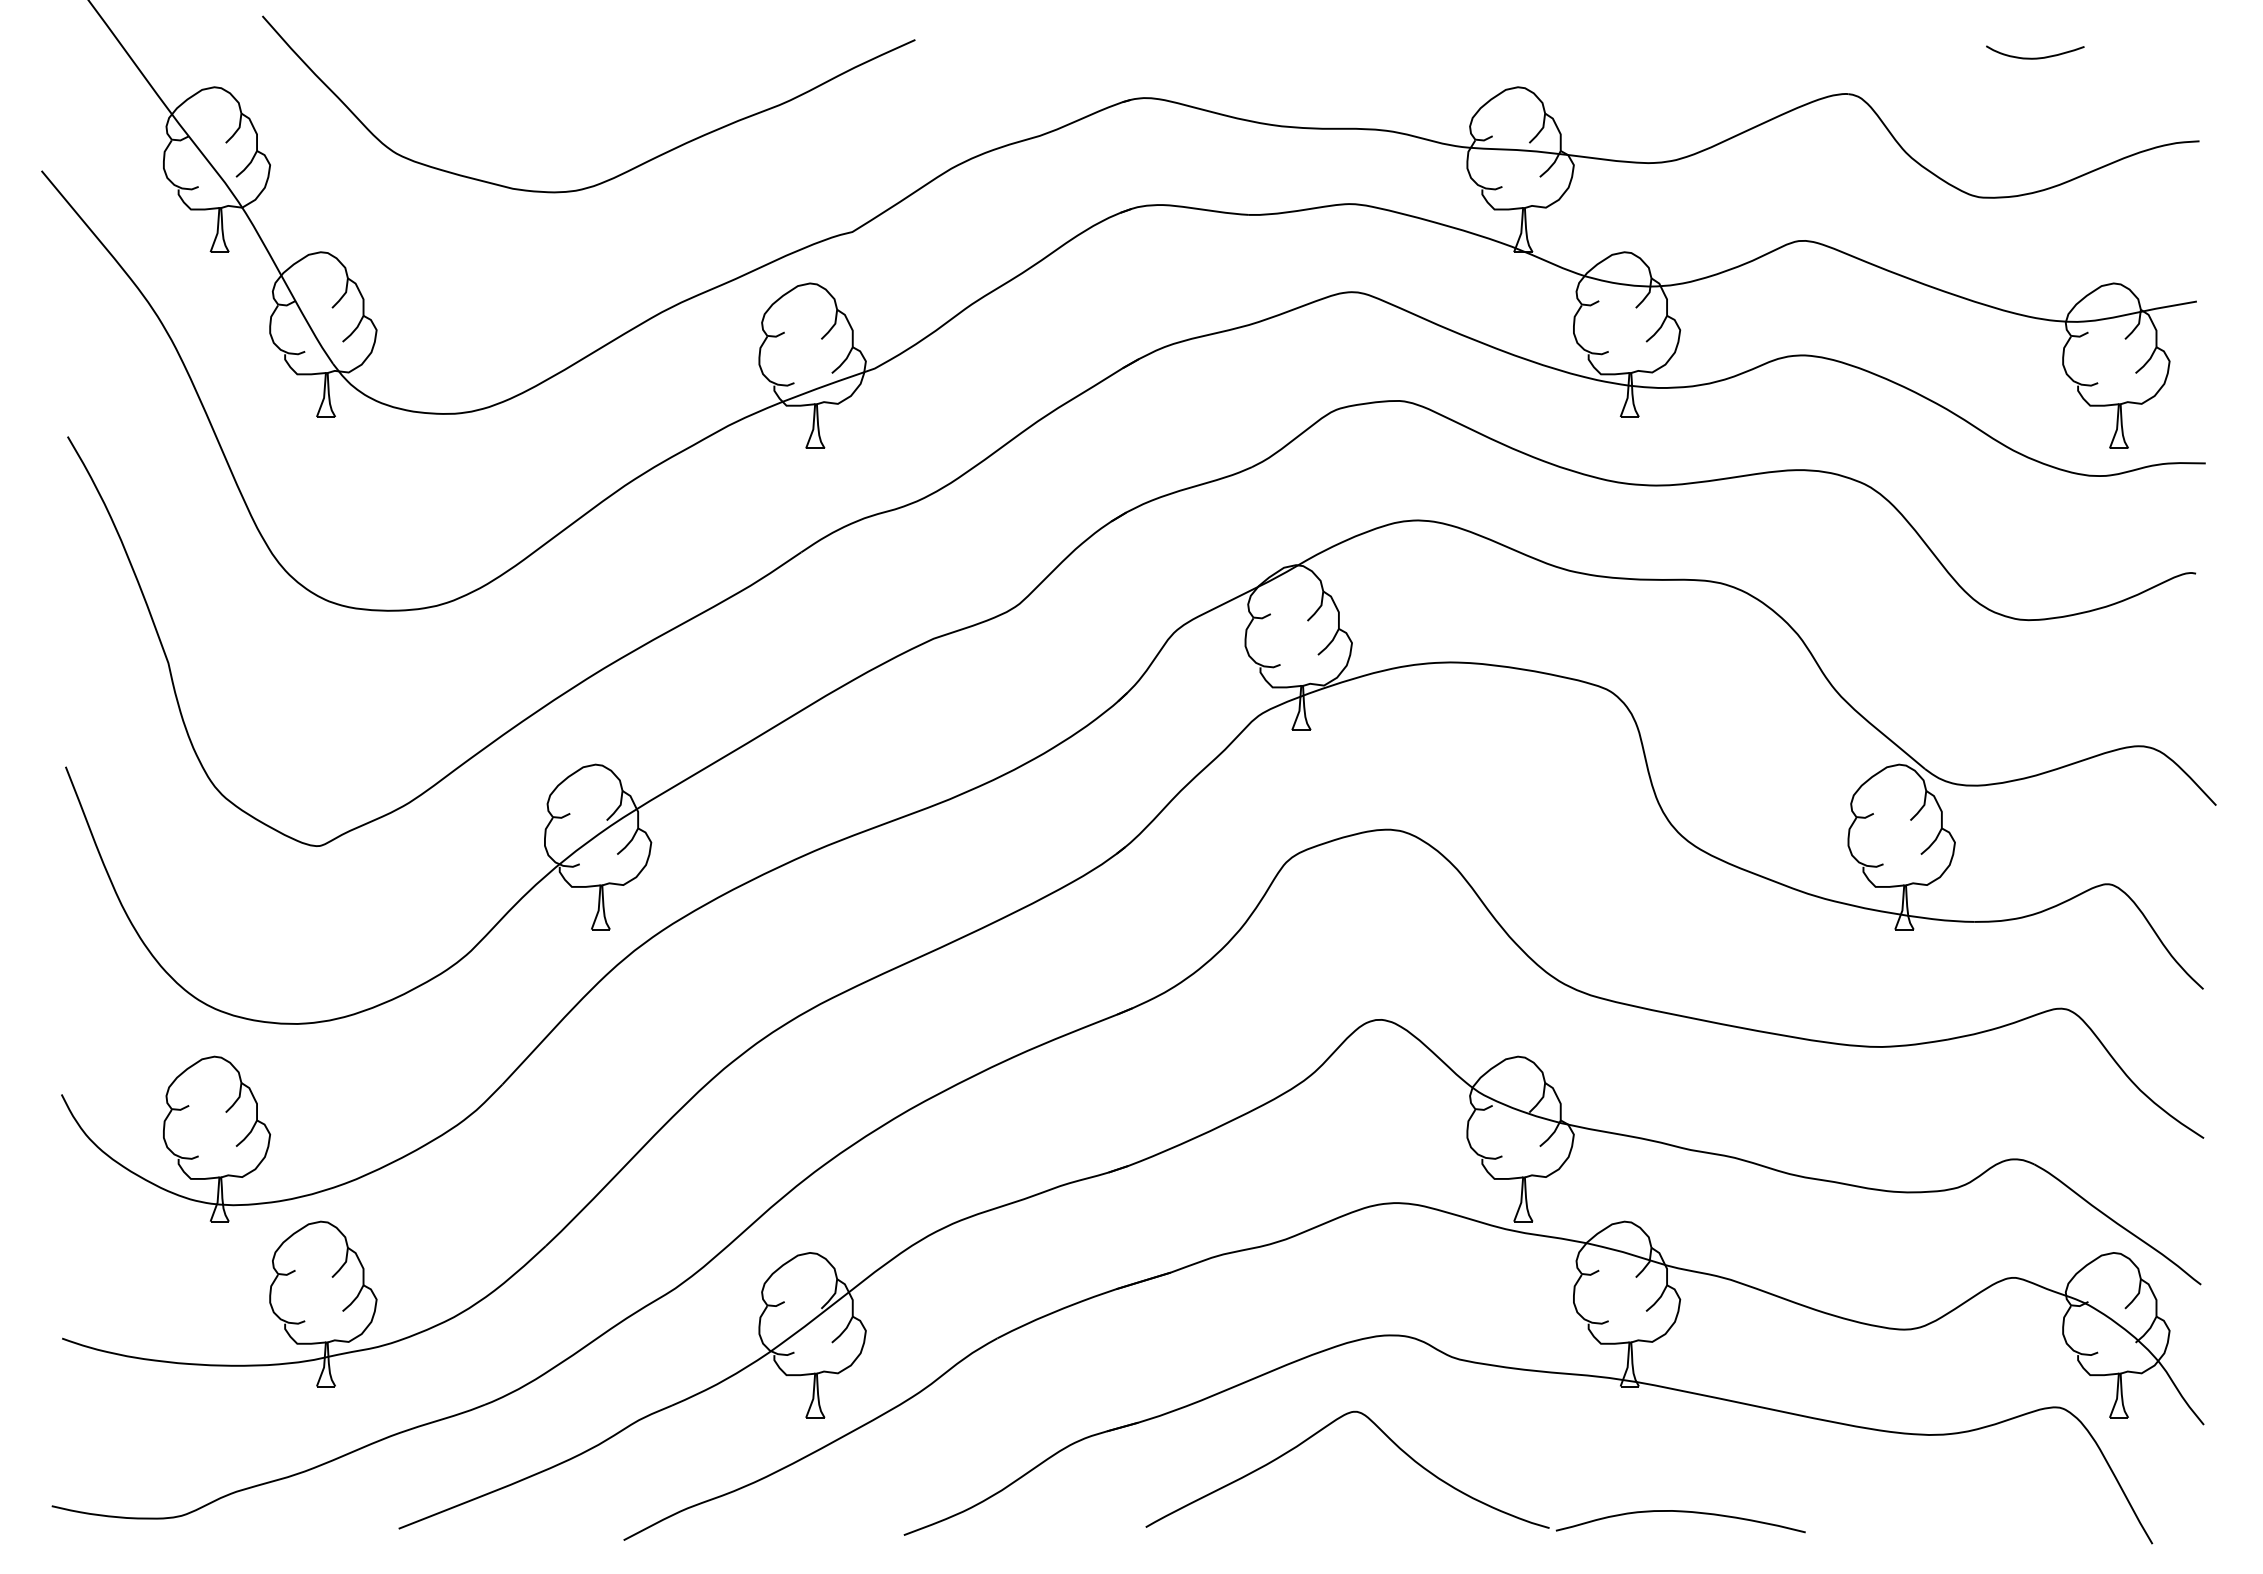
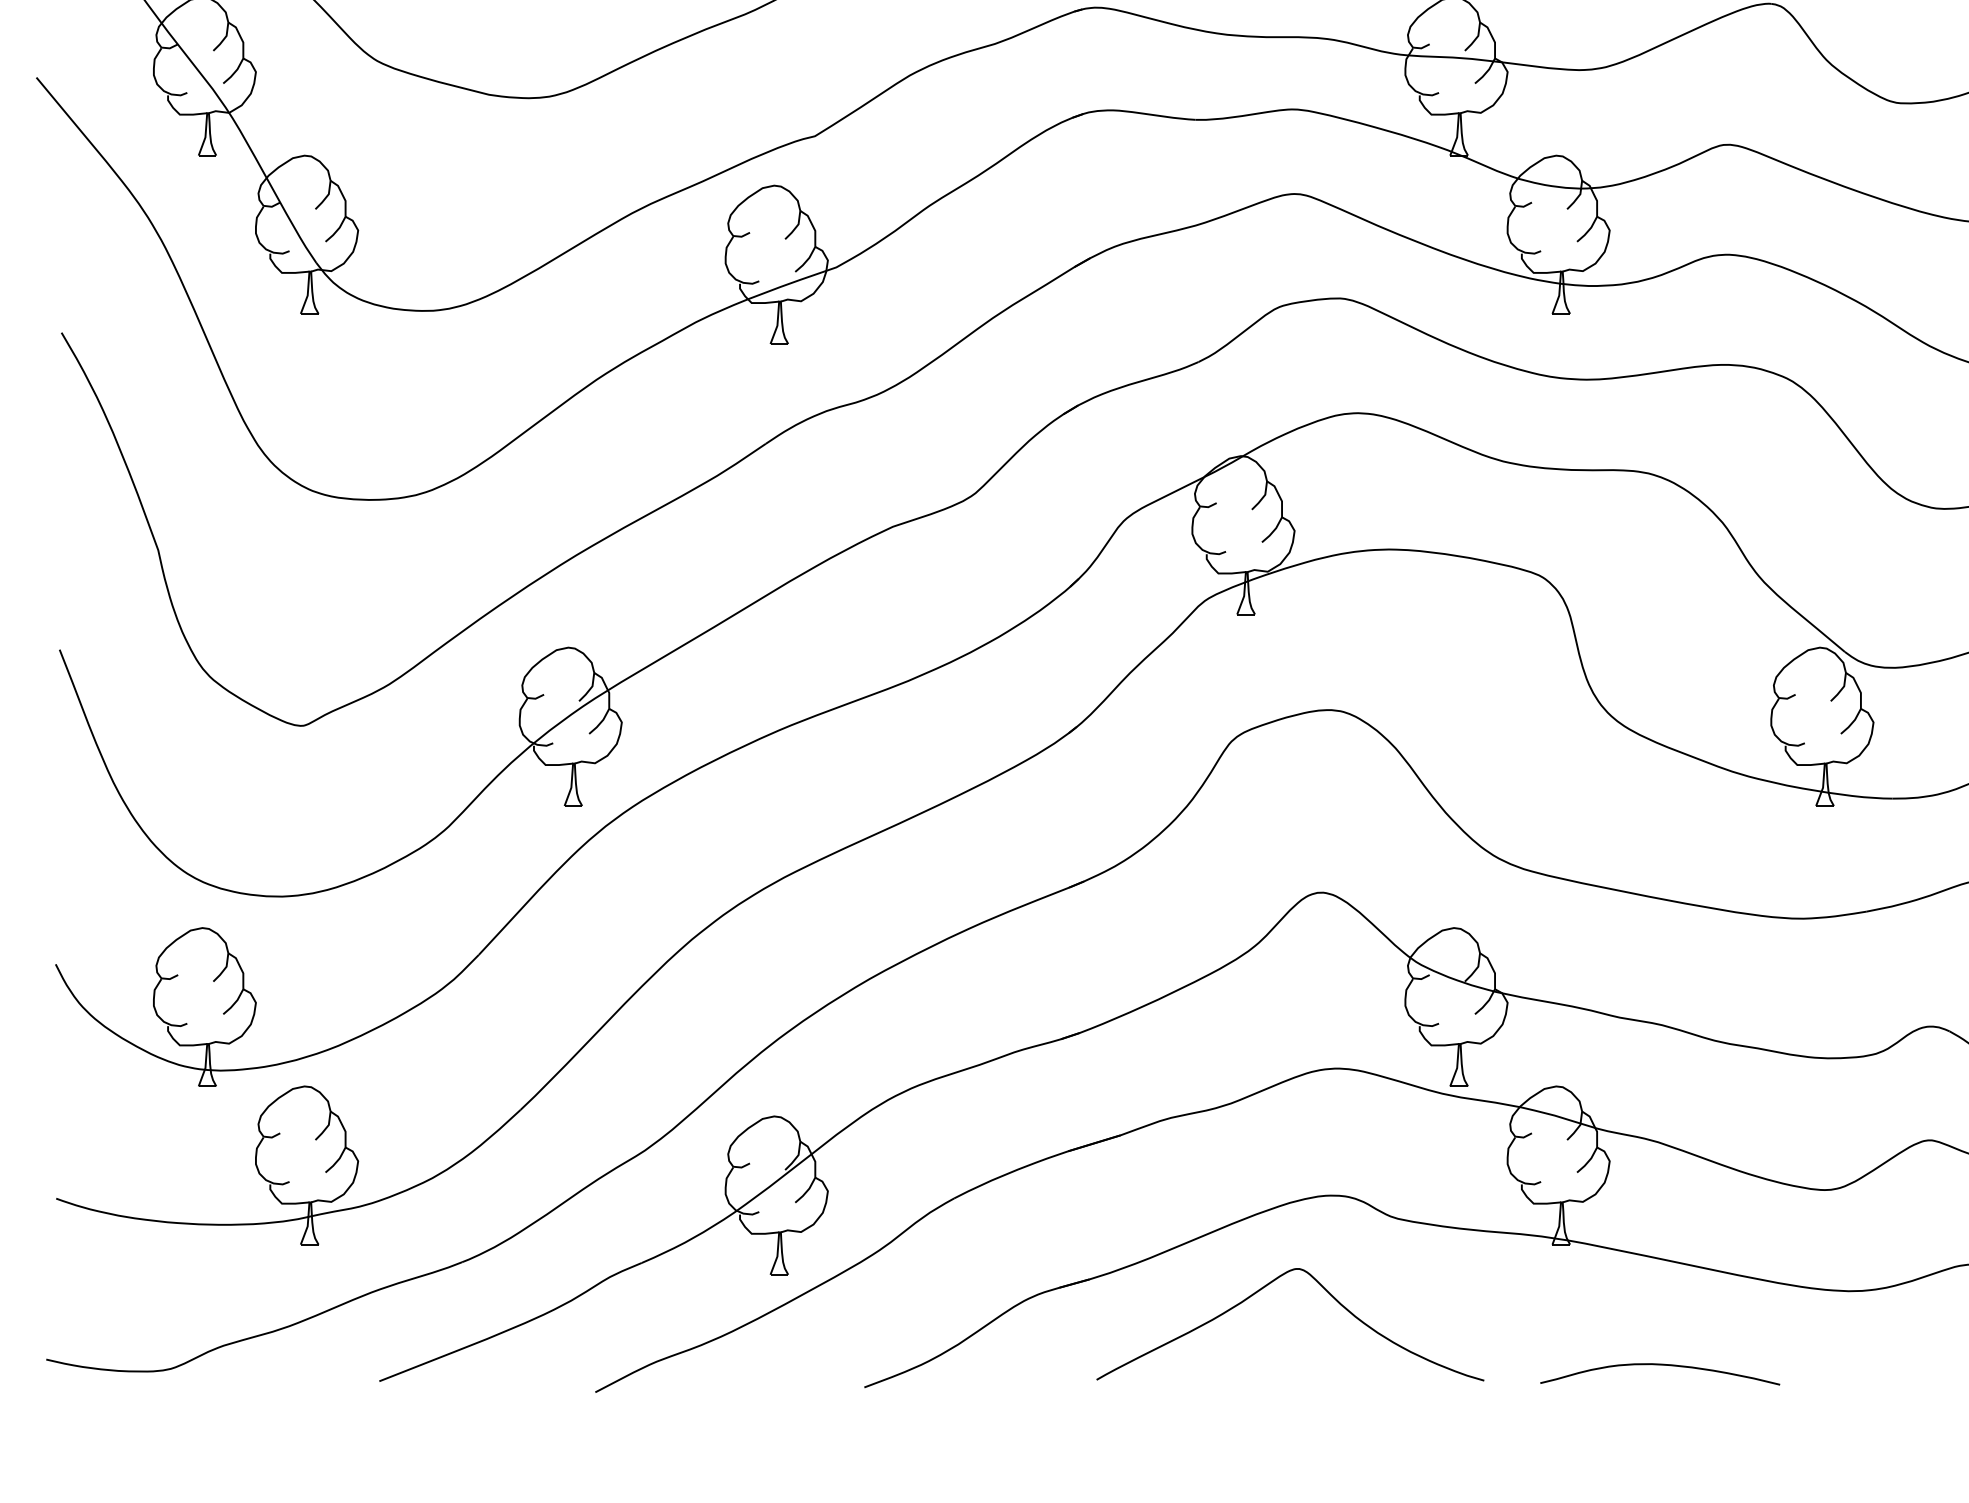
curve: (1680, 1512) -> (1659, 1365), moved

